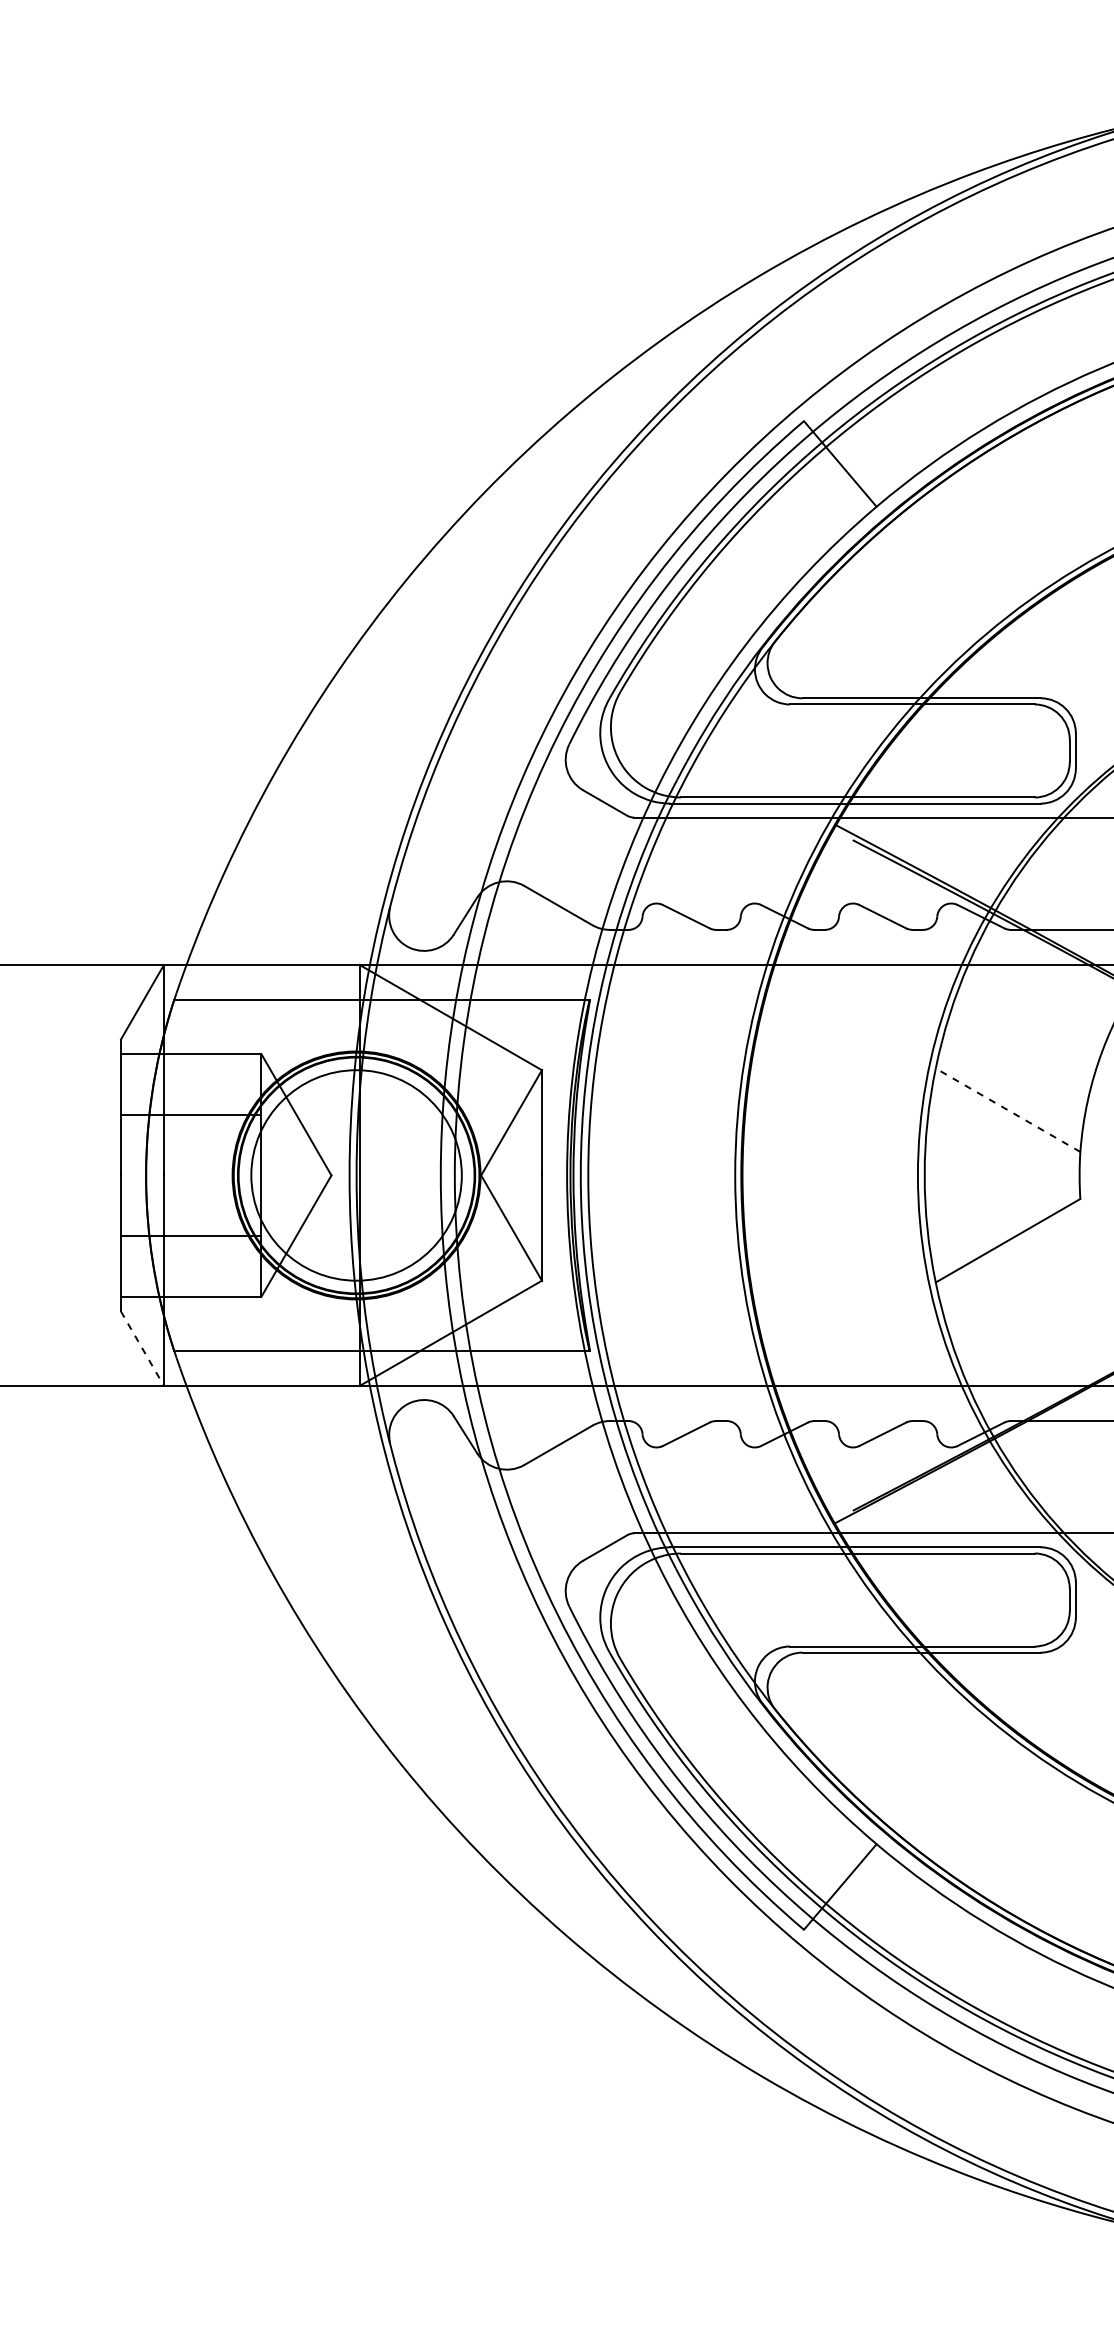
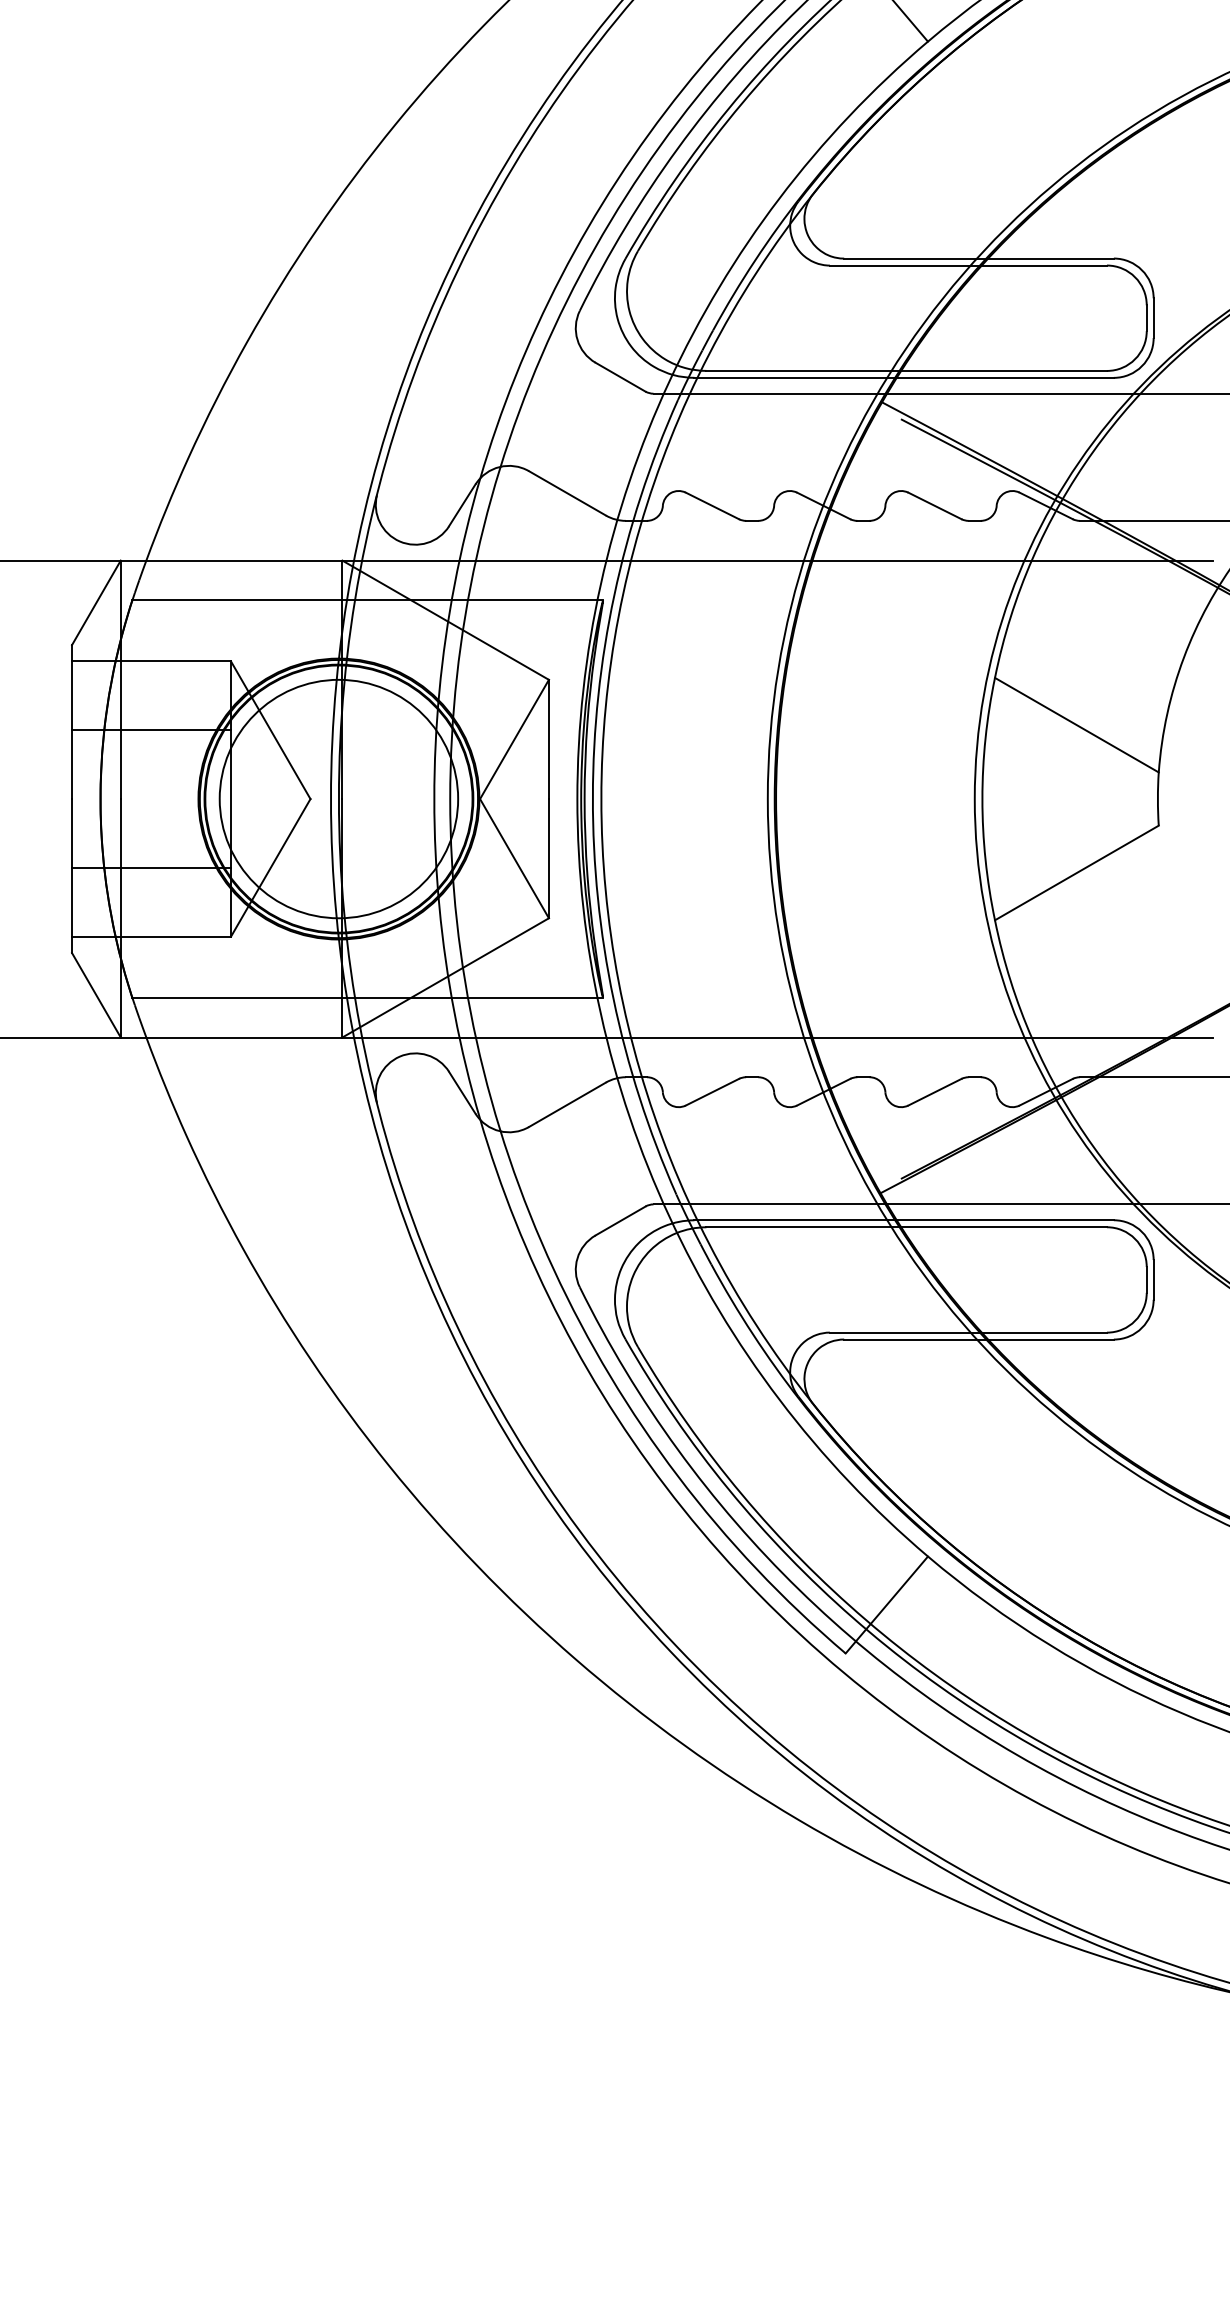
line: (1007, 1110) -> (1076, 725), dashed -> solid
line: (142, 1349) -> (96, 996), dashed -> solid

